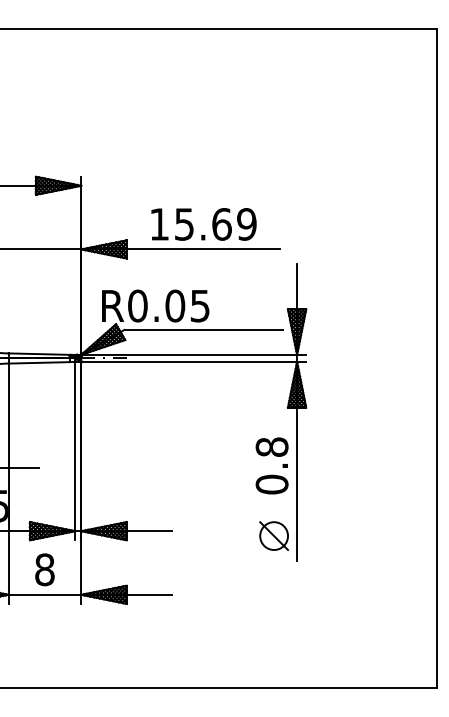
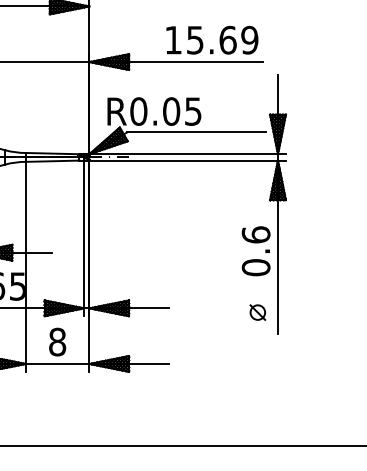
text: (203, 224) -> (211, 40), moved
text: (271, 446) -> (255, 234), 0.8 -> 0.6
part: (273, 535) -> (257, 312), size x0.6

